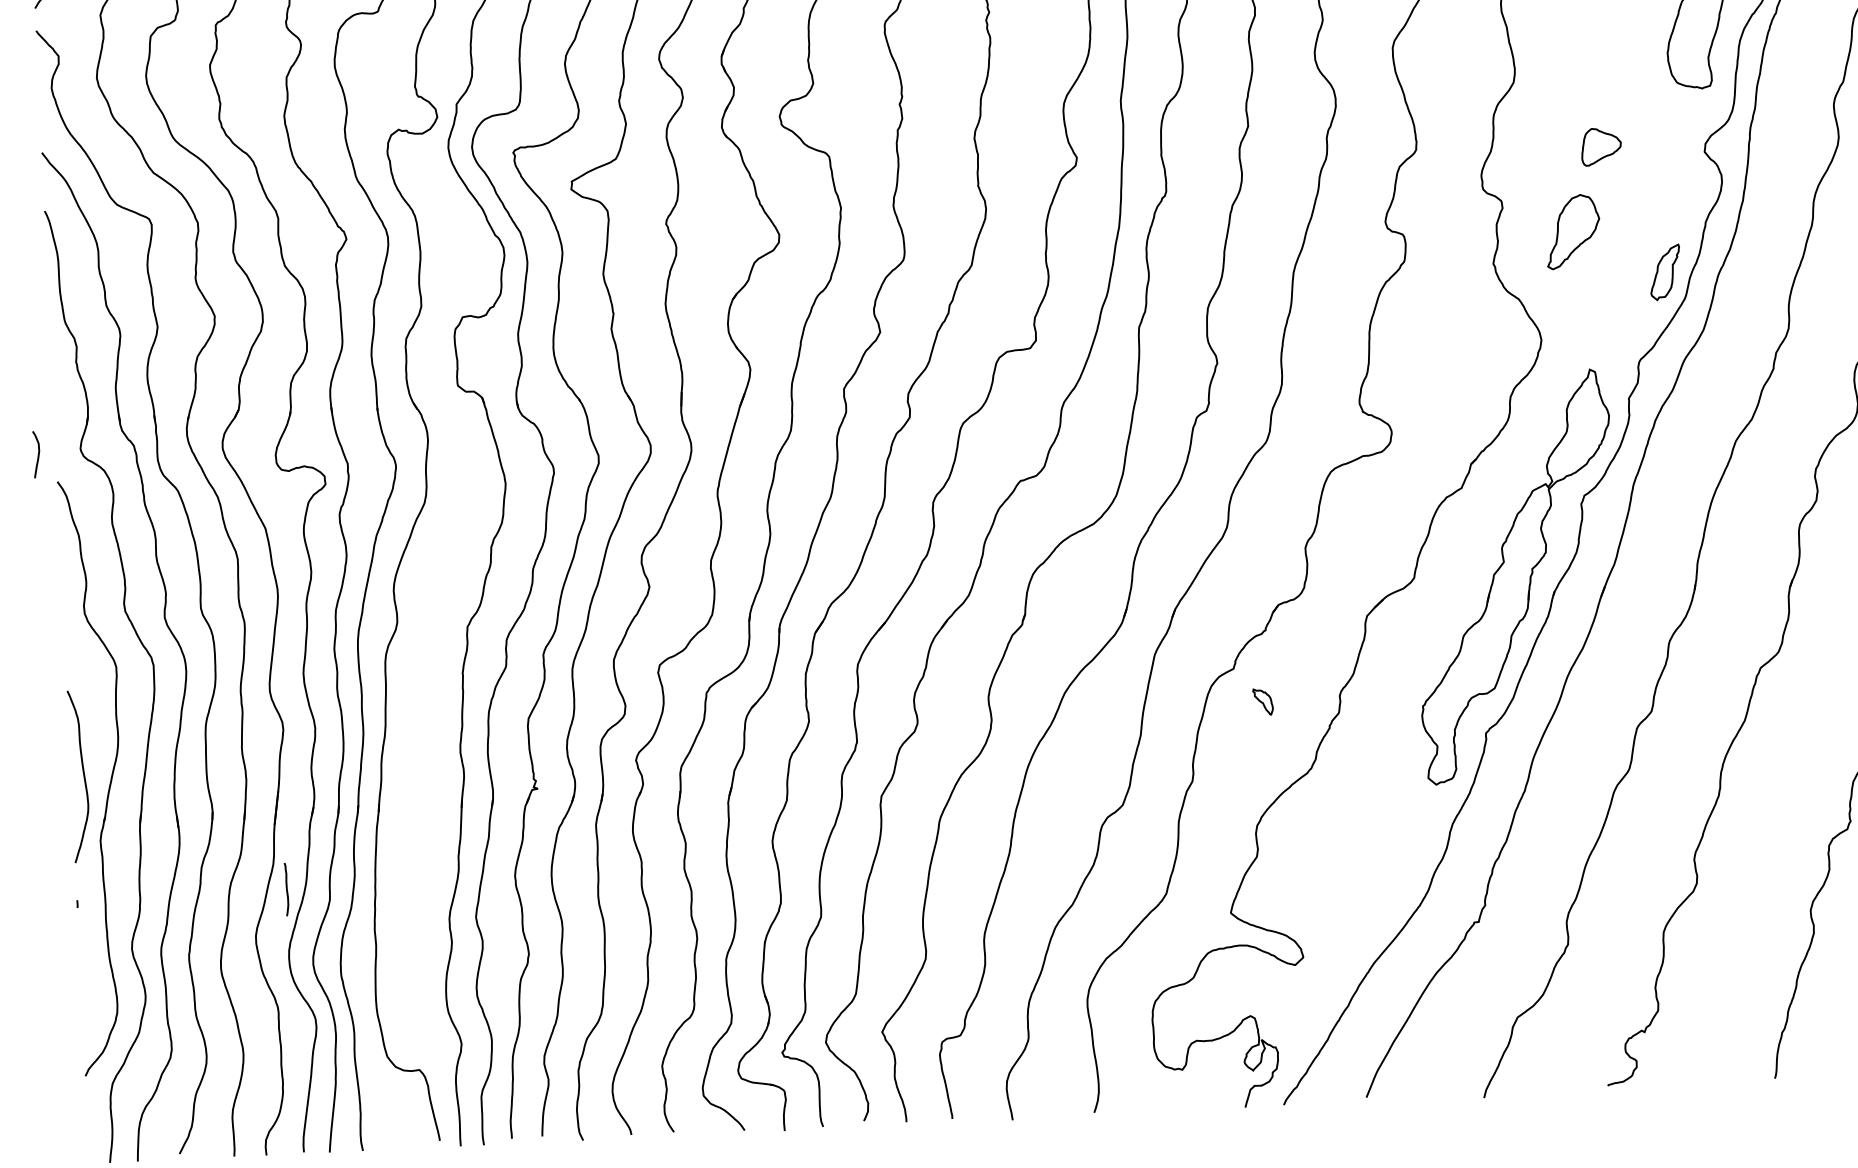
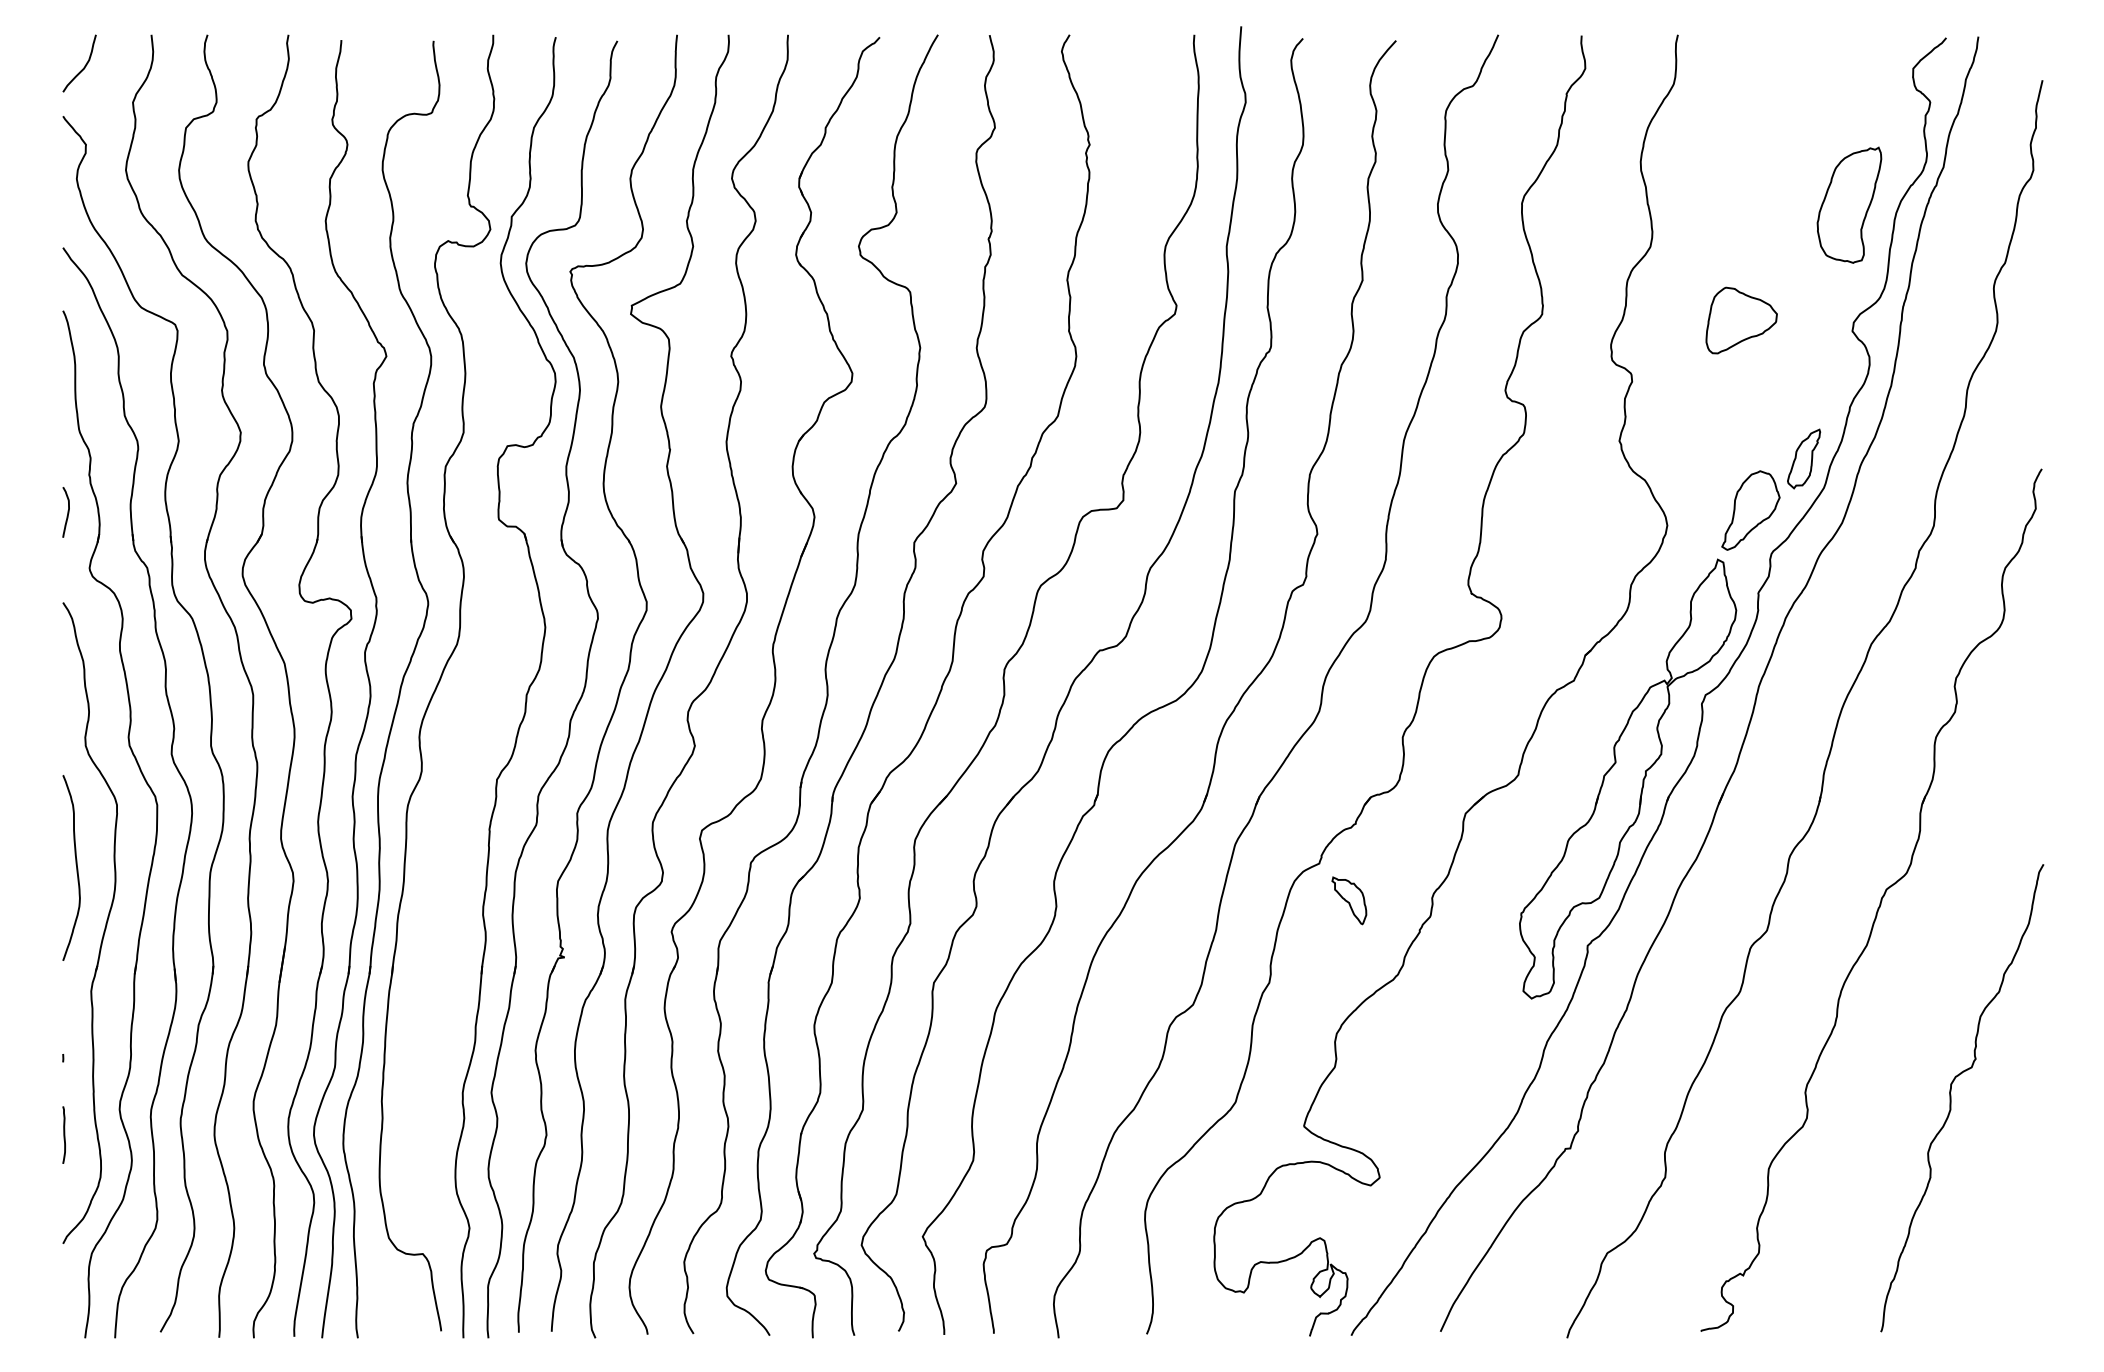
part: (1601, 146) -> (1741, 320), size x1.67
part: (1572, 231) -> (1750, 510), moved
curve: (37, 454) -> (67, 512), moved
part: (1263, 701) -> (1349, 900), size x1.67
curve: (82, 773) -> (75, 864), moved
line: (286, 889) -> (63, 1134), moved

